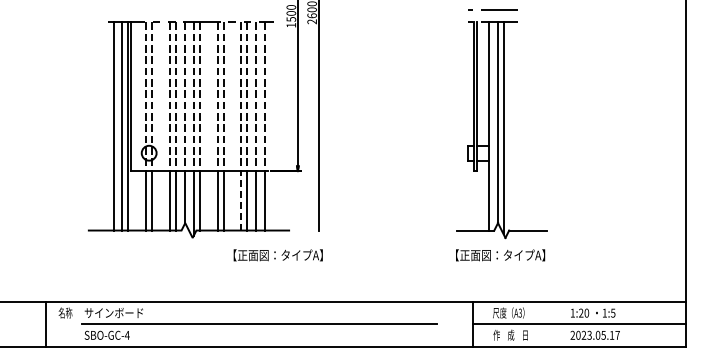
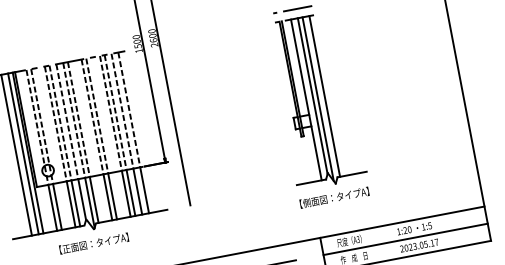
line: (512, 126) -> (324, 96), added
line: (241, 200) -> (126, 193), dashed -> solid
text: (277, 255) -> (93, 243), moved
text: (464, 255) -> (306, 203), 【正面図：タイプA】 -> 【側面図：タイプA】

